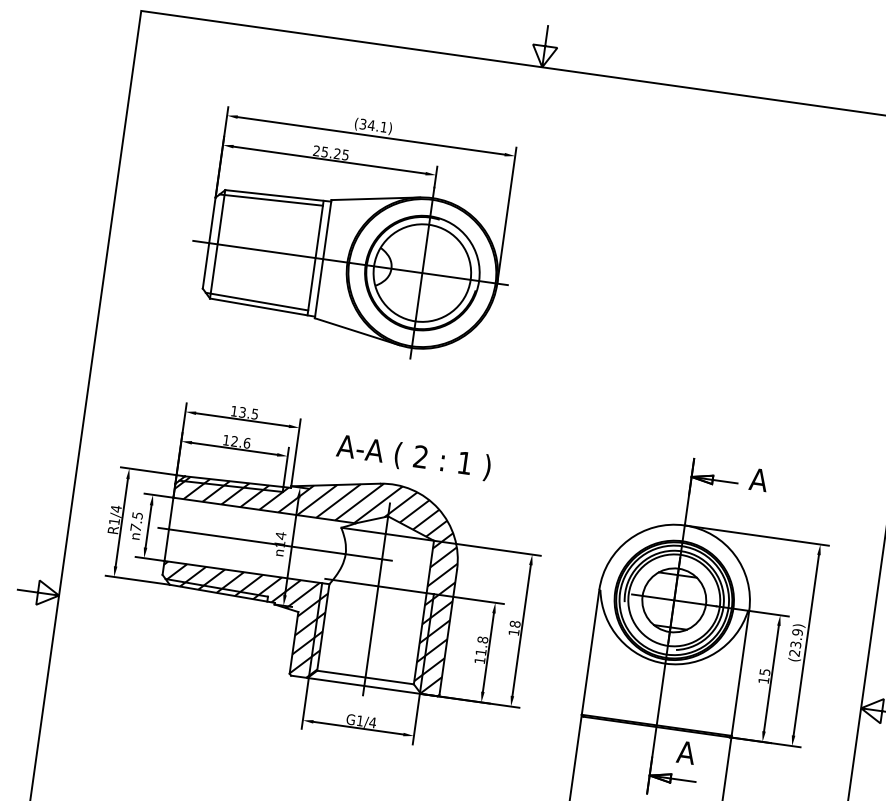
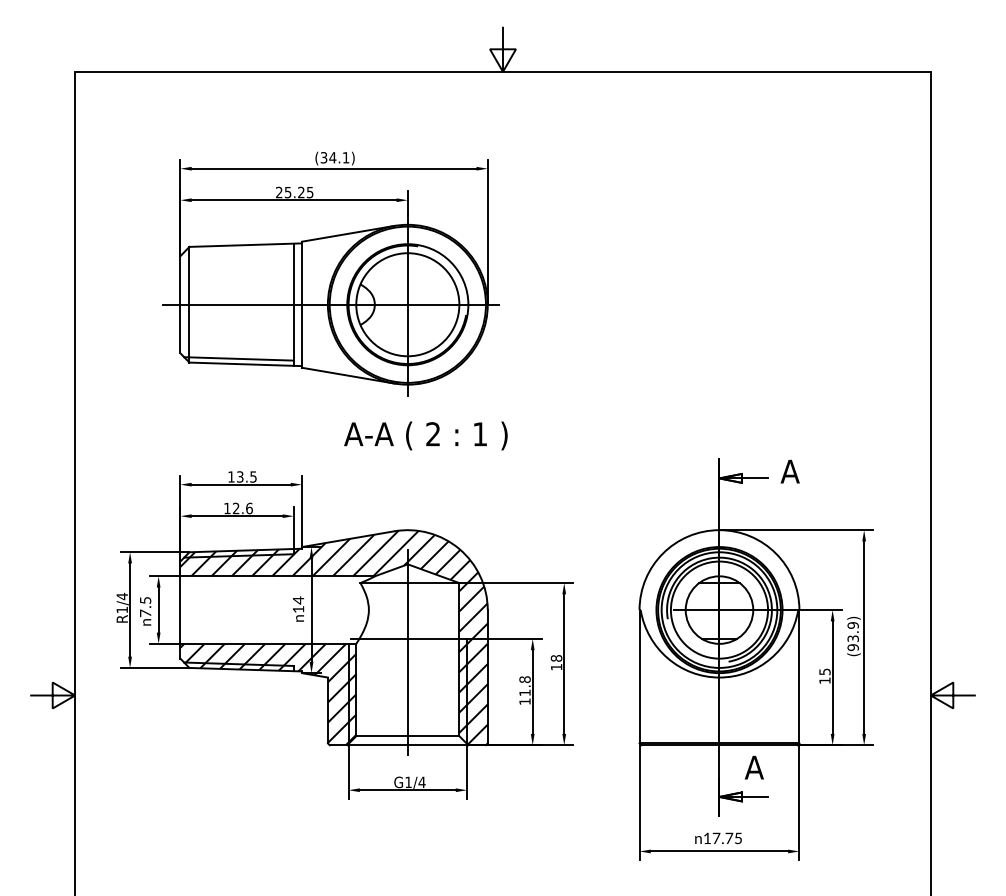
line: (270, 199) -> (238, 250), removed
text: (413, 457) -> (425, 435), moved
line: (274, 544) -> (293, 610), removed
text: (794, 652) -> (852, 647), (23.9) -> (93.9)

